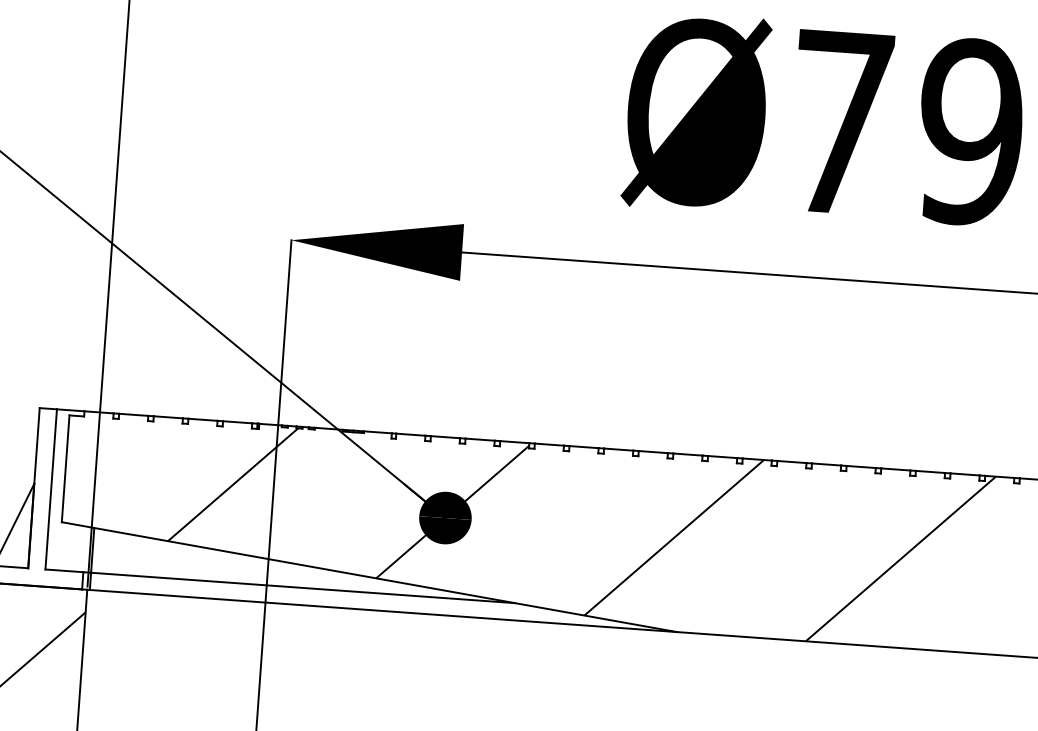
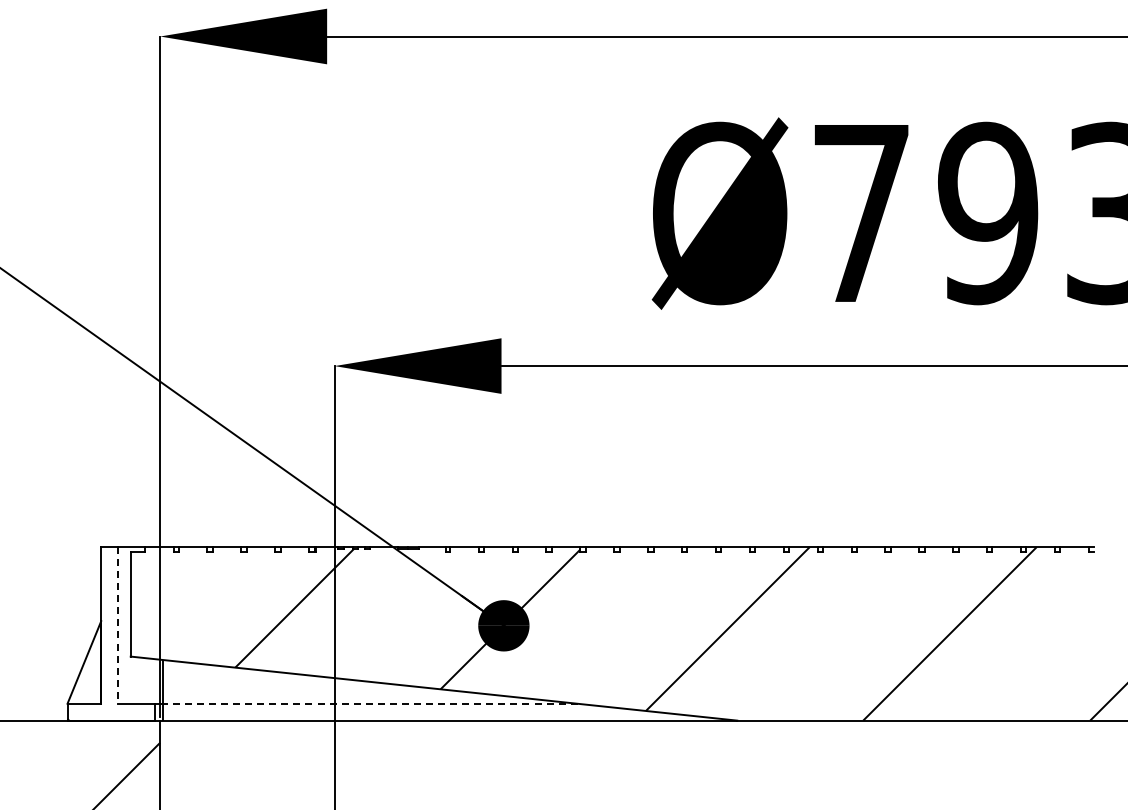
line: (51, 489) -> (118, 625), solid -> dashed
line: (302, 587) -> (369, 703), solid -> dashed

